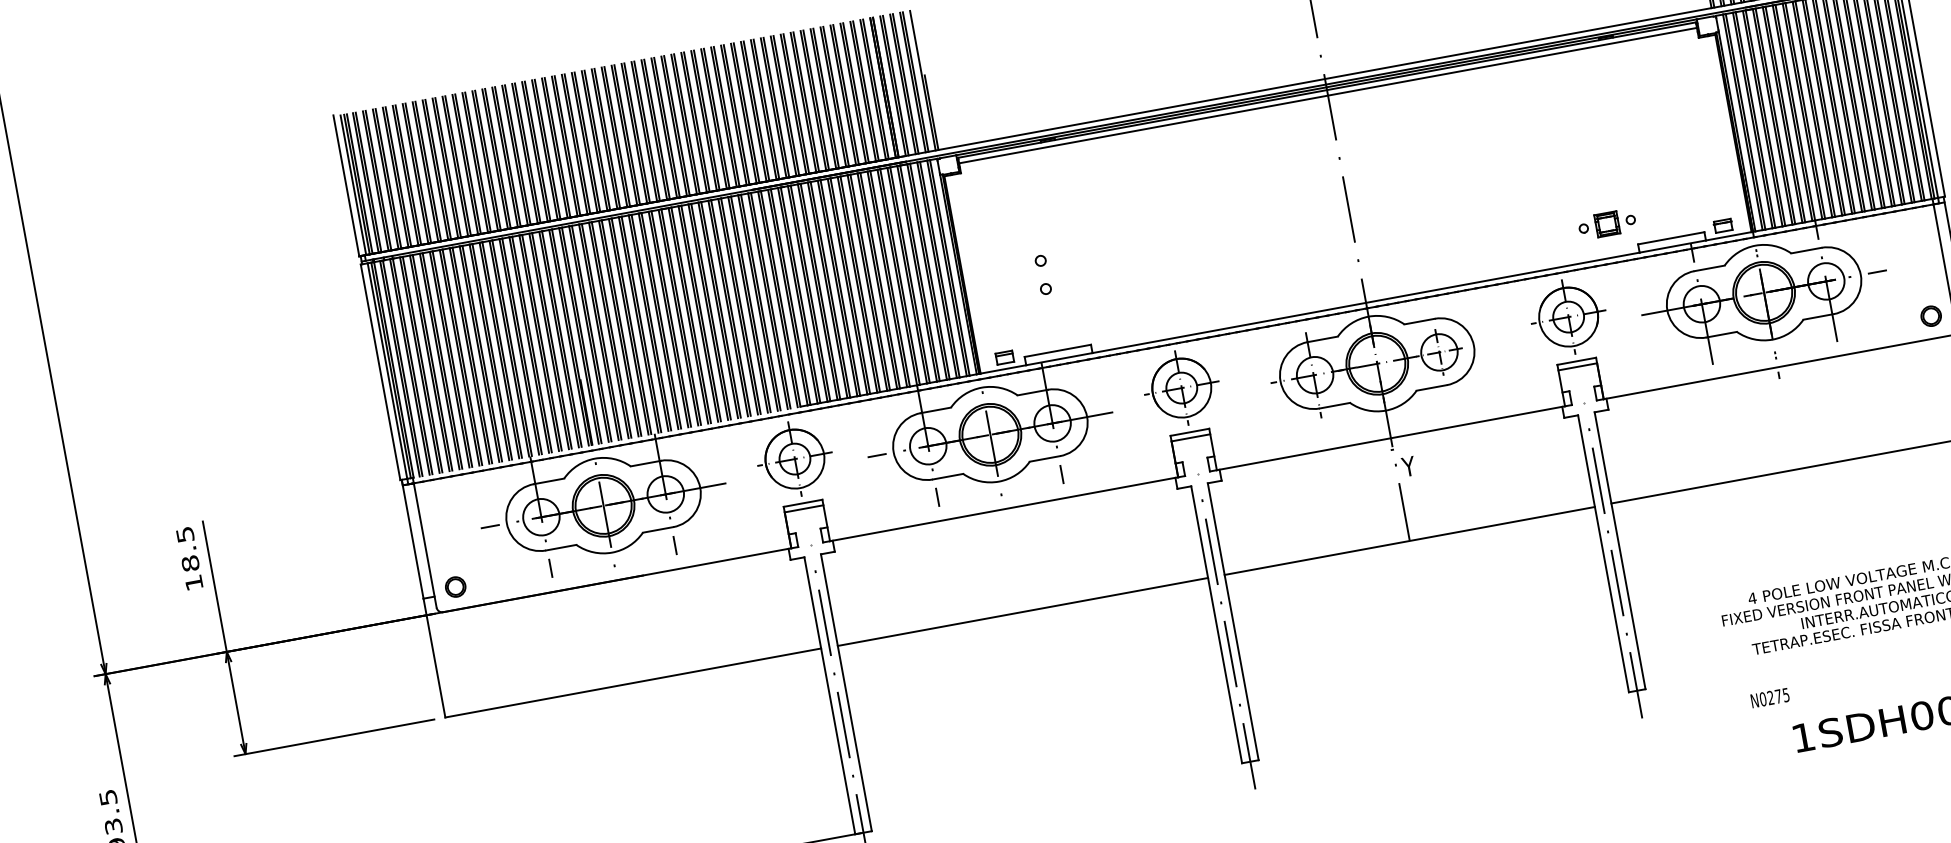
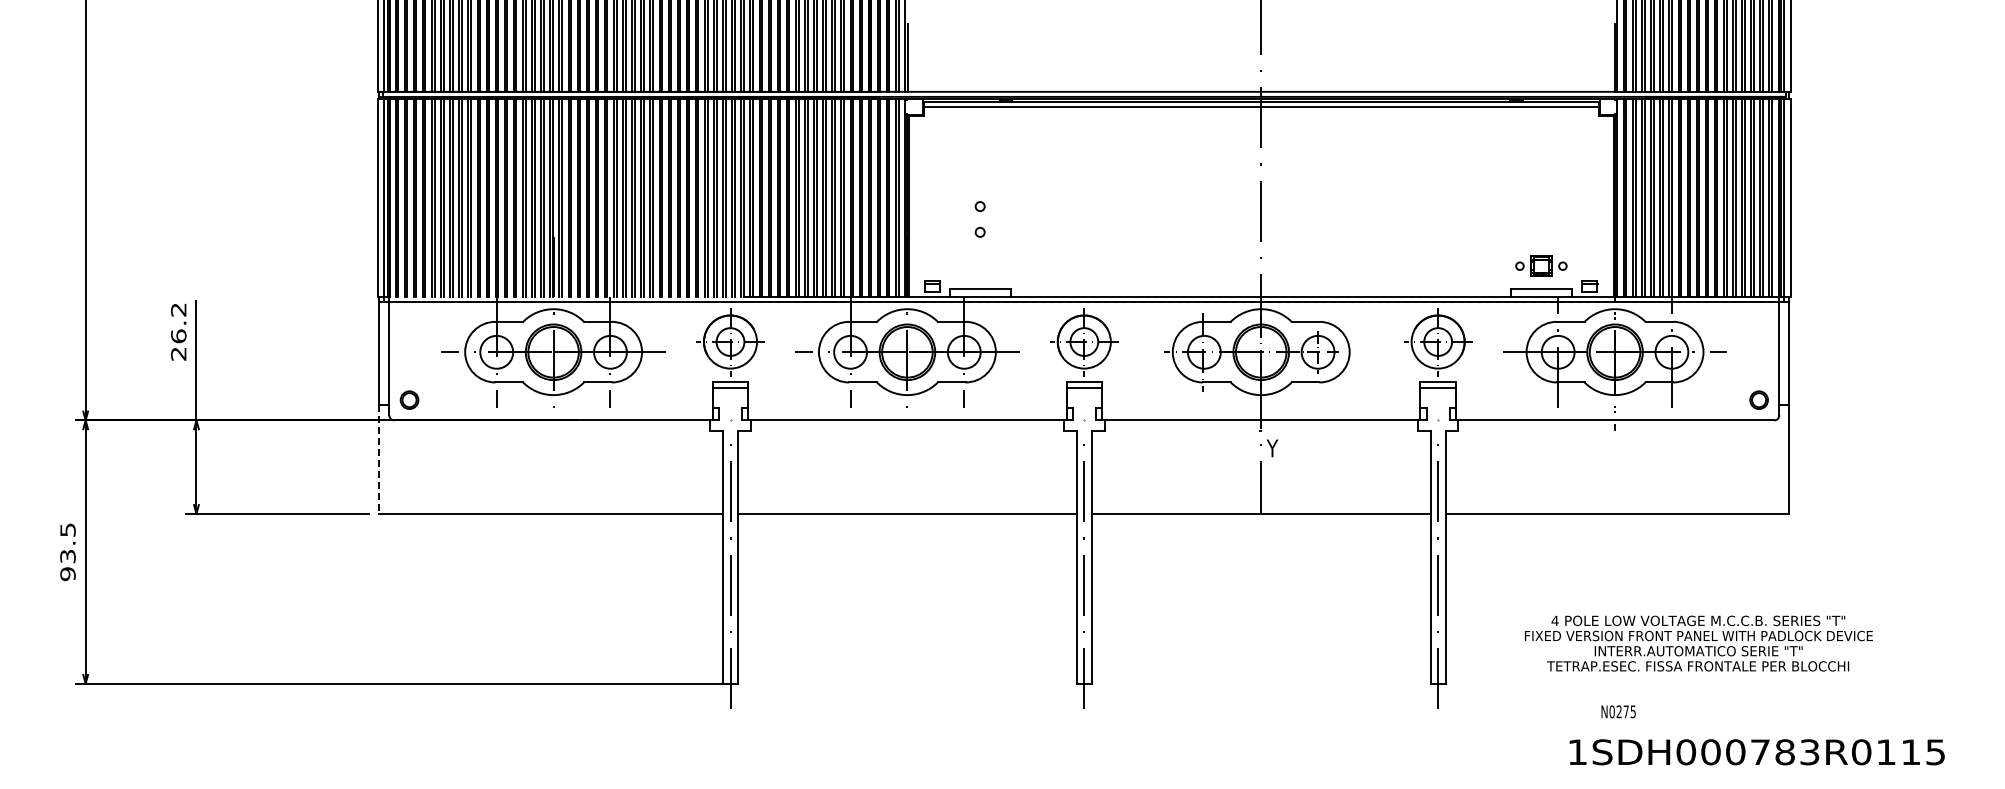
part: (1607, 223) -> (1541, 265), moved
text: (189, 558) -> (178, 331), 18.5 -> 26.2
line: (434, 659) -> (379, 460), solid -> dashed
text: (1769, 697) -> (1618, 711), moved

